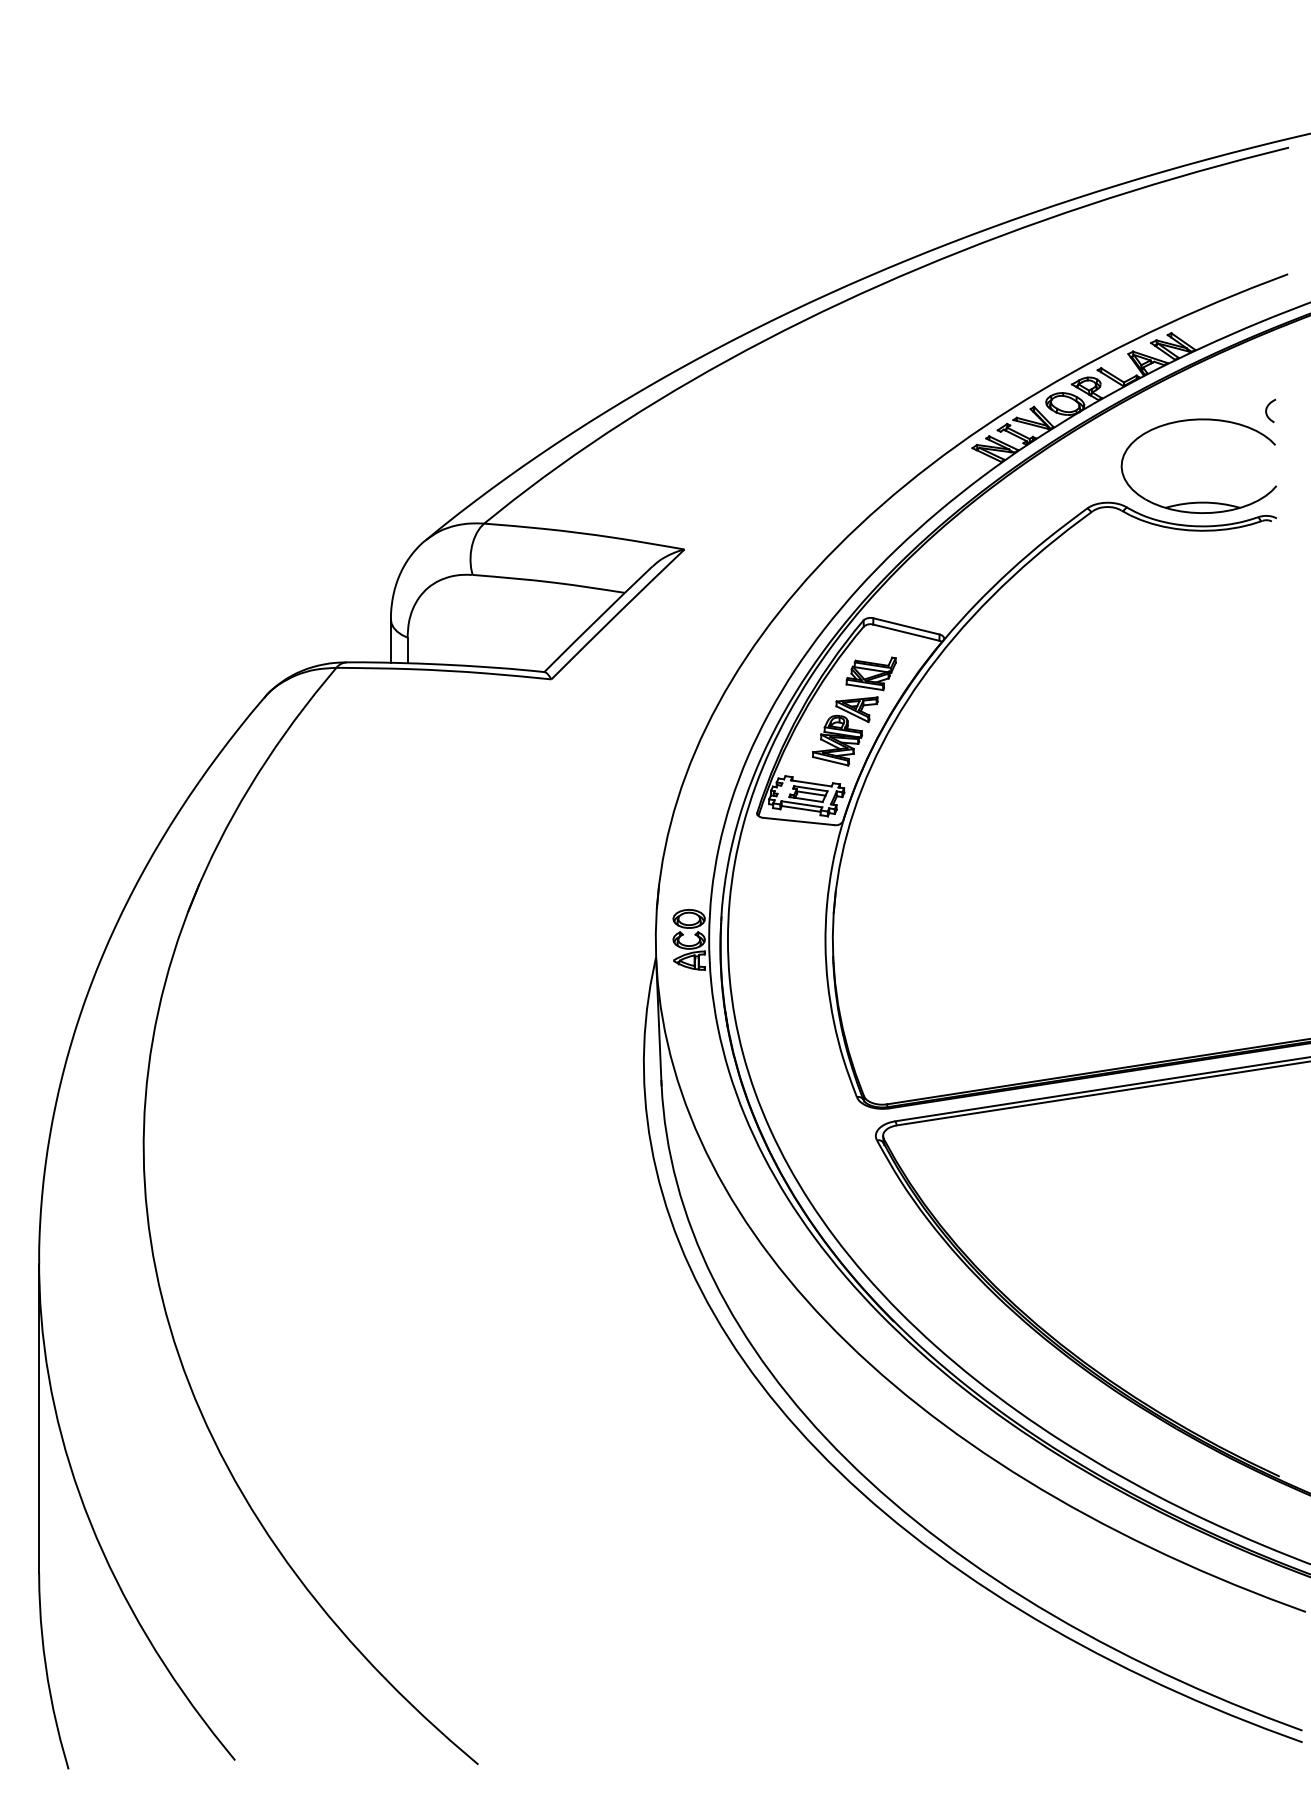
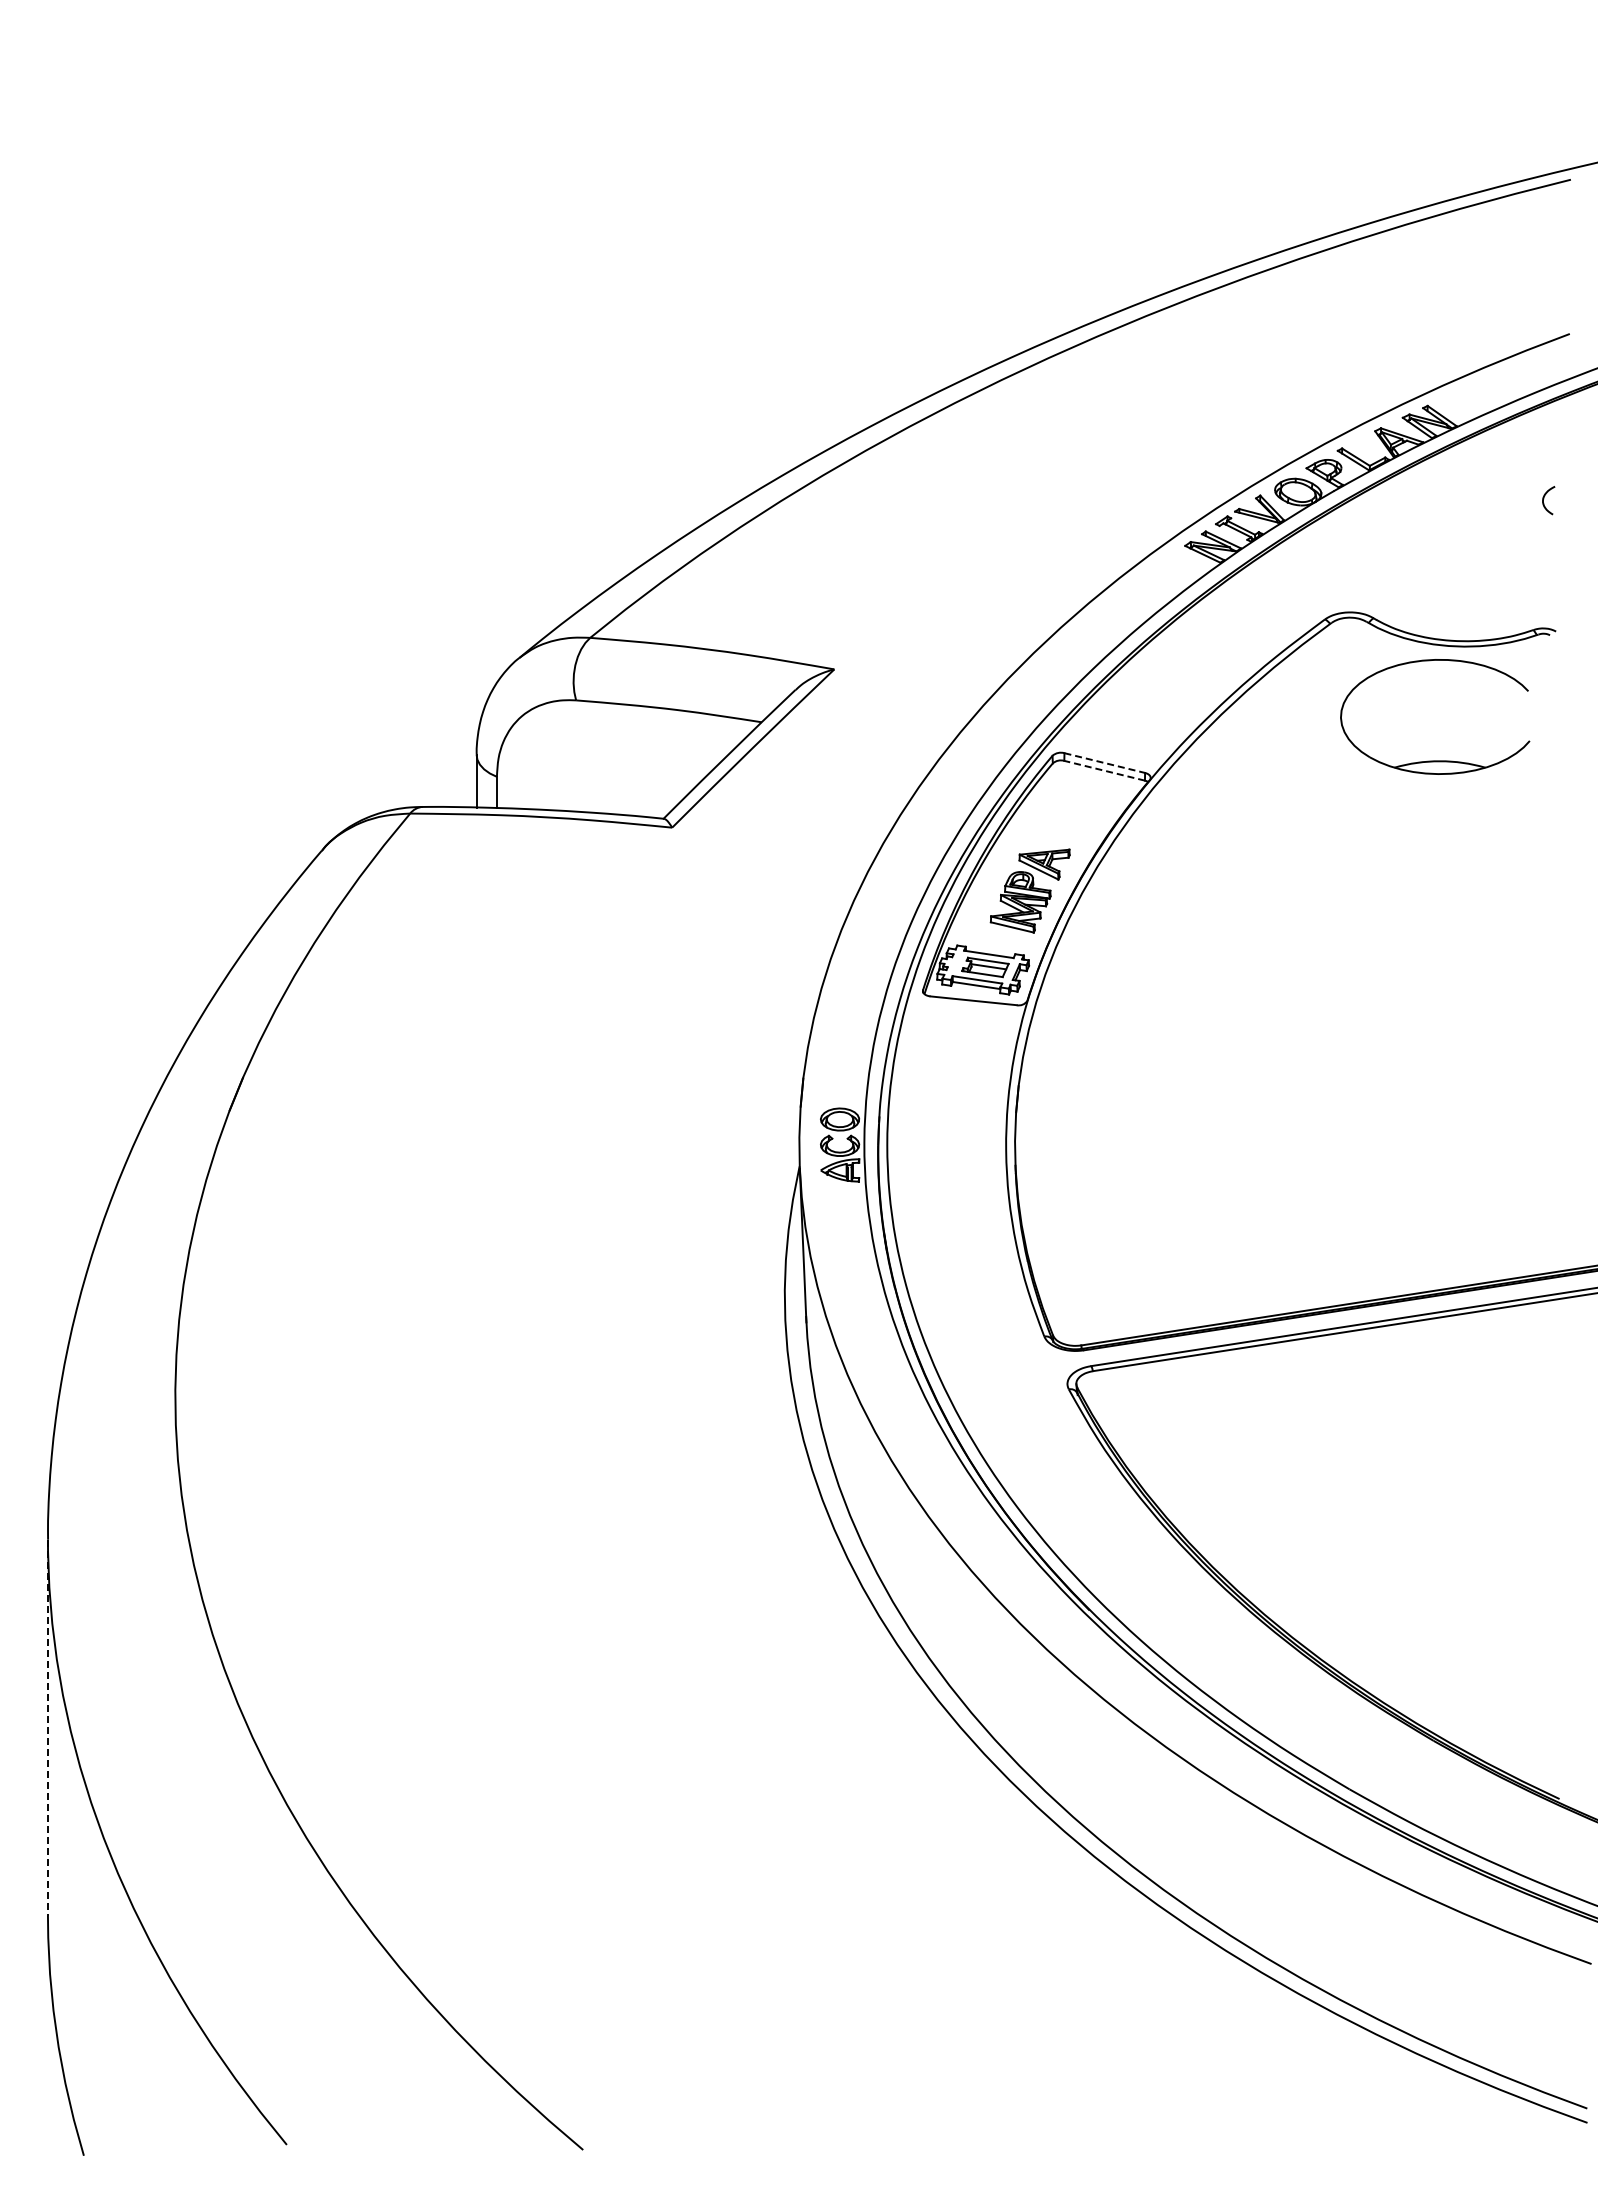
part: (1199, 501) -> (1435, 760), moved
line: (906, 626) -> (1104, 763), solid -> dashed
line: (906, 632) -> (1104, 770), solid -> dashed
part: (870, 673) -> (1061, 820), removed
line: (38, 1418) -> (47, 1728), solid -> dashed

